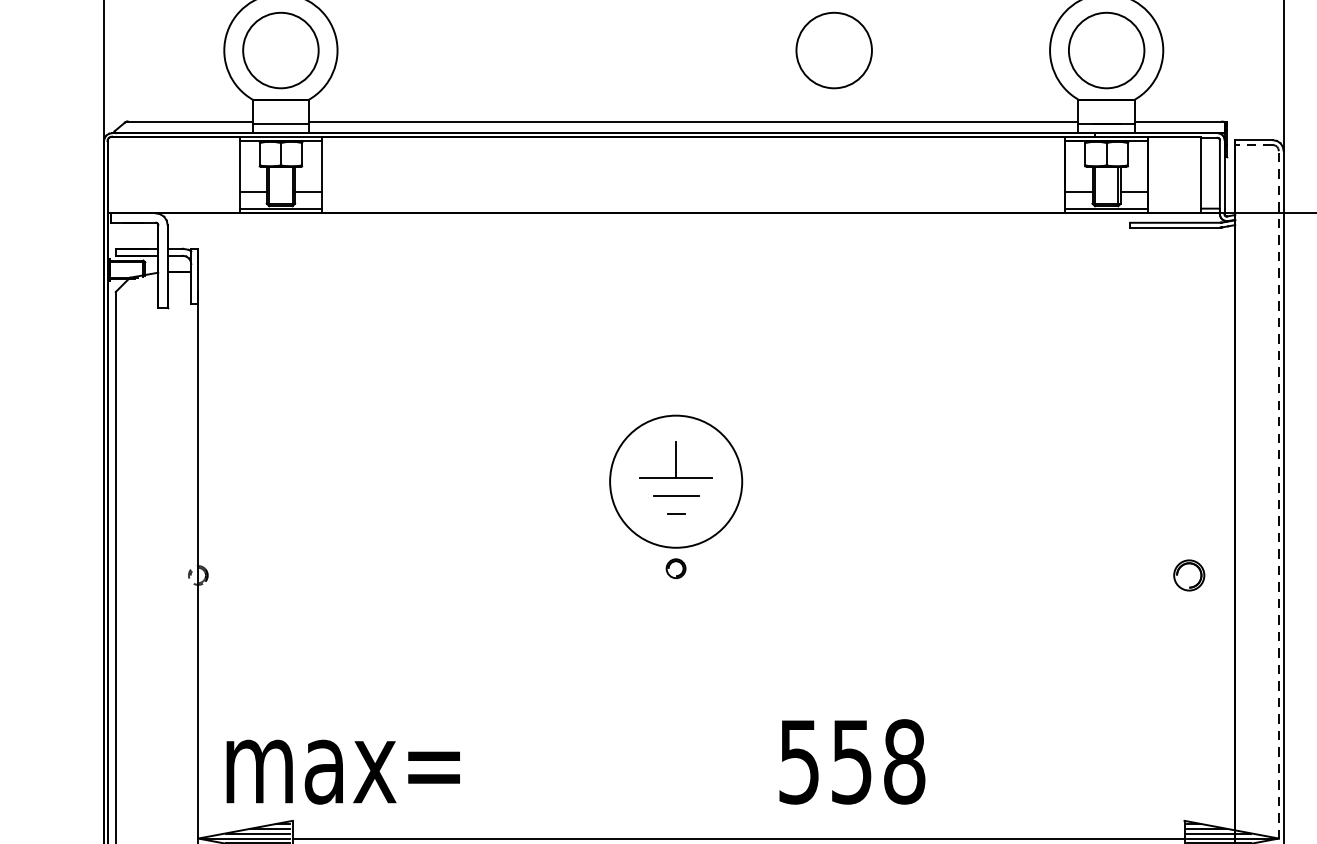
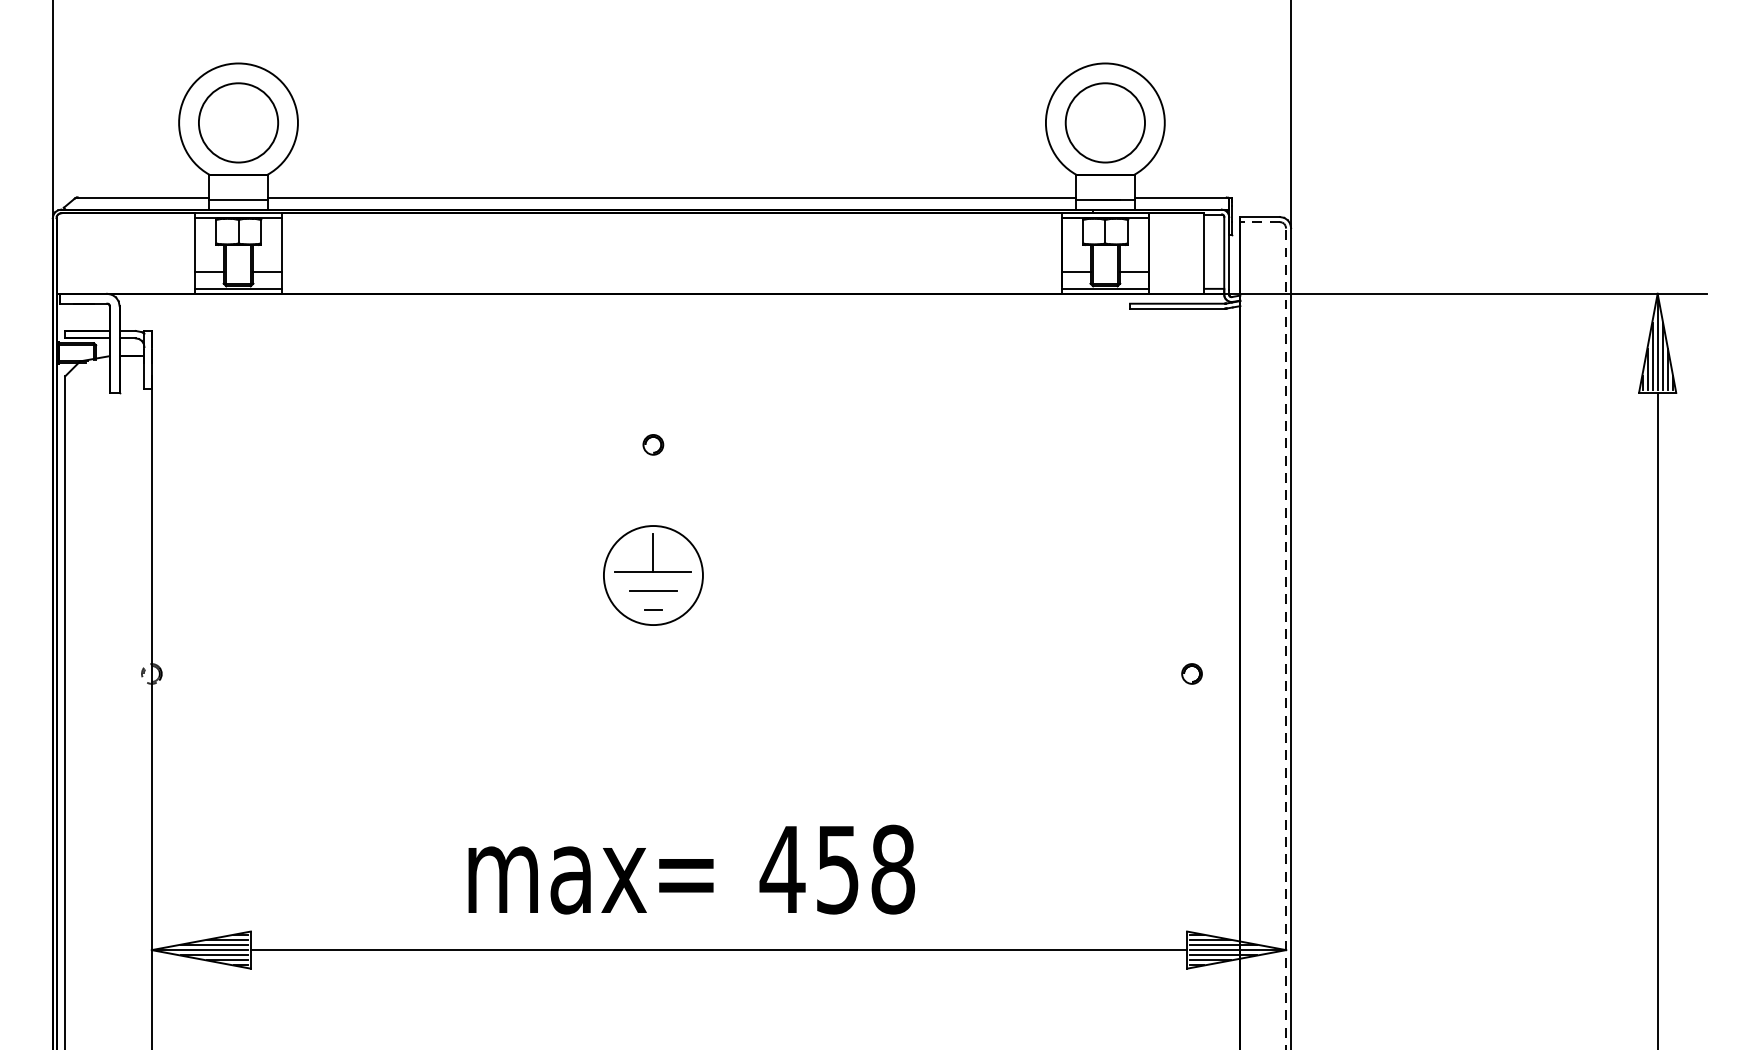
circle: (833, 50) -> (818, 122), removed
circle: (675, 481) -> (652, 575), size x0.71
part: (676, 568) -> (653, 444), moved
circle: (1188, 575) -> (1191, 673), size x0.62
text: (799, 762) -> (782, 870), 558 -> 458
text: (342, 772) -> (590, 880), moved

